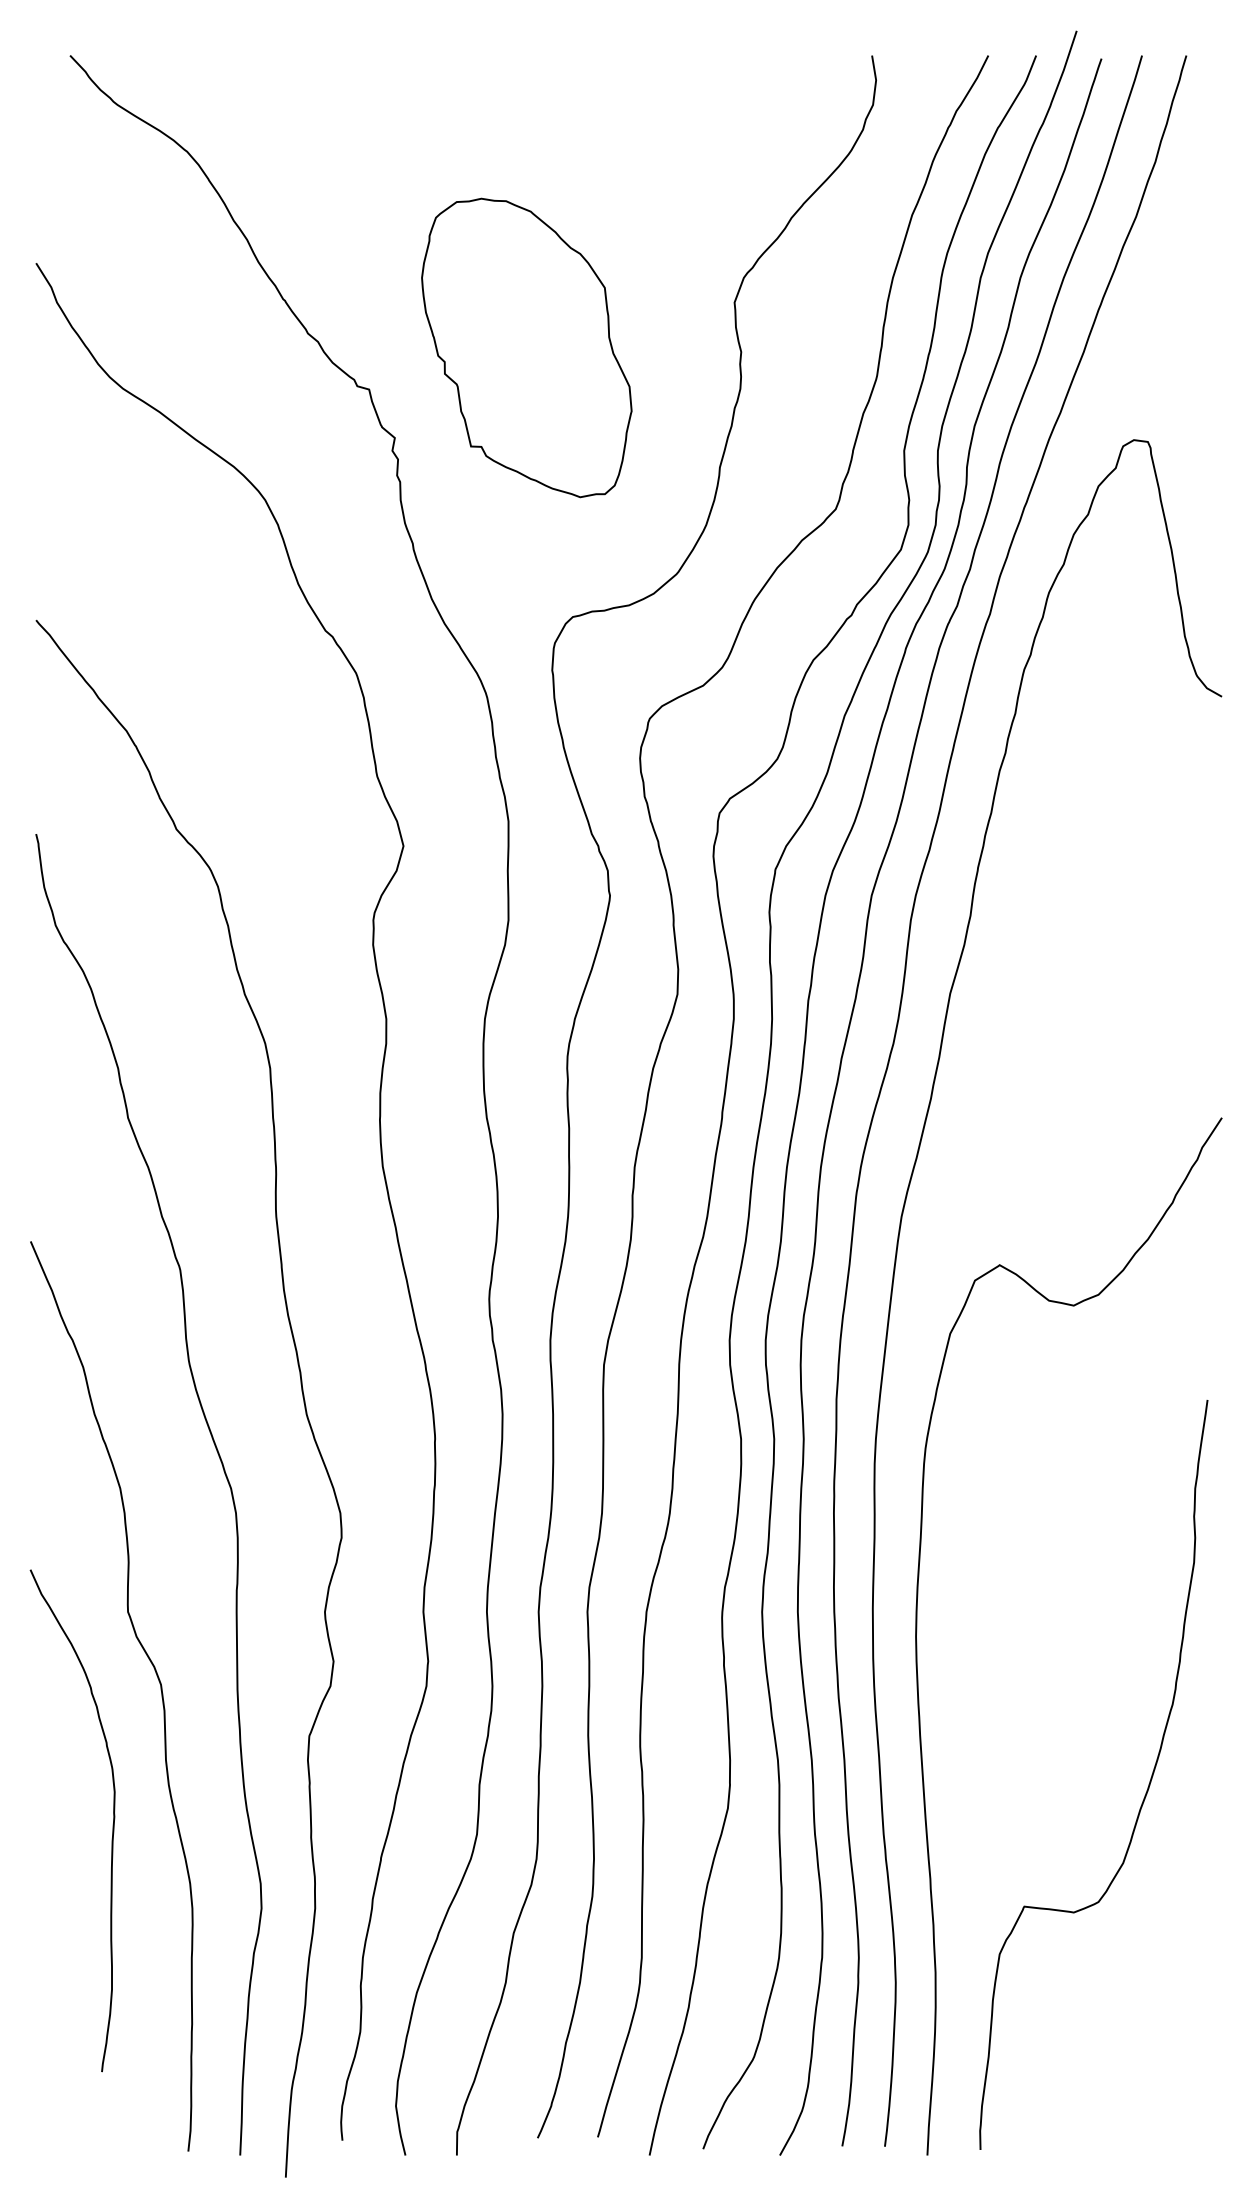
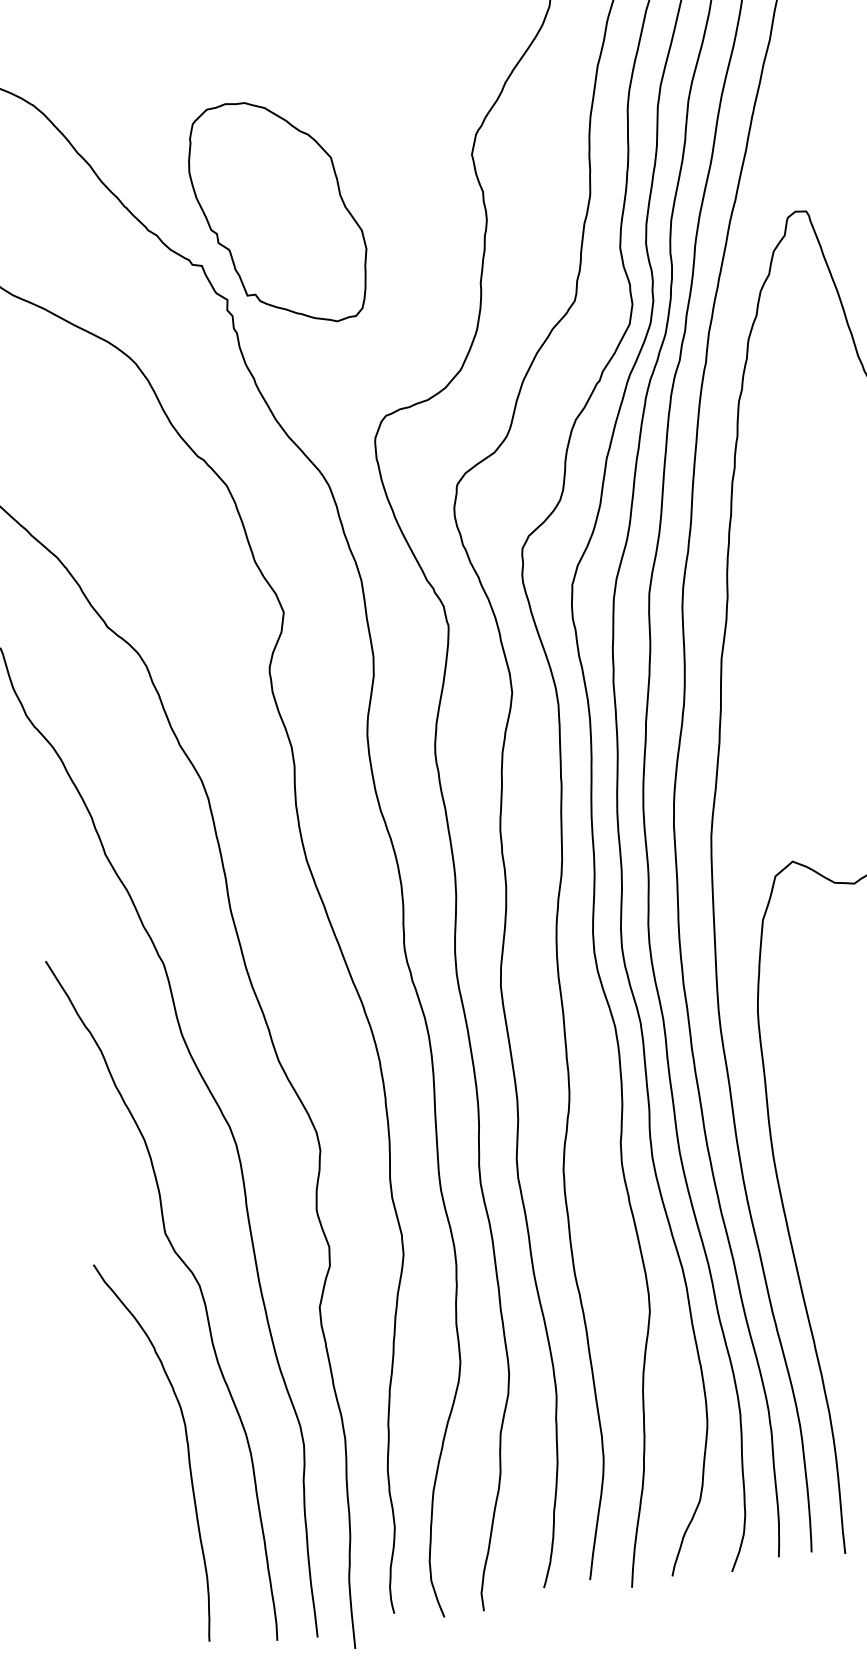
part: (526, 347) -> (278, 212), moved
curve: (112, 1824) -> (187, 1450), moved

